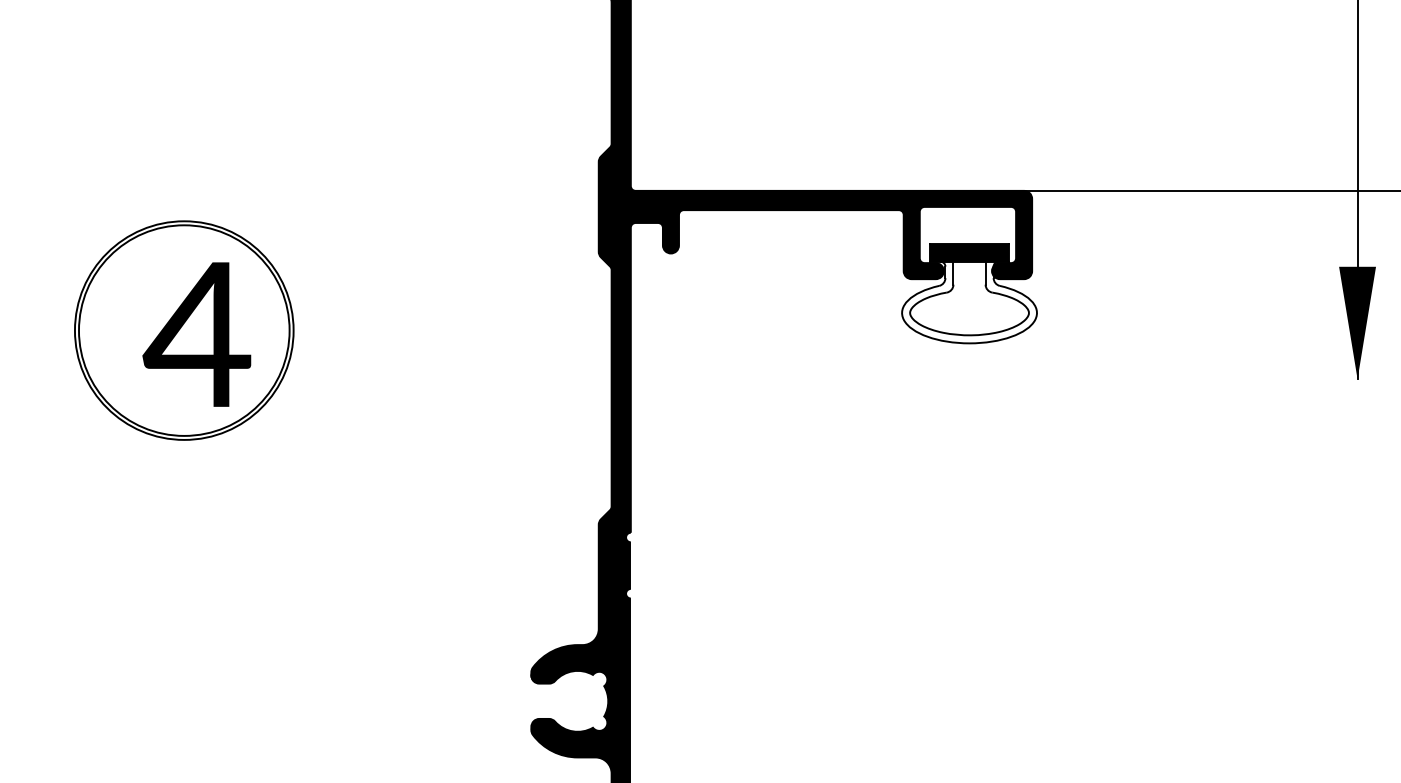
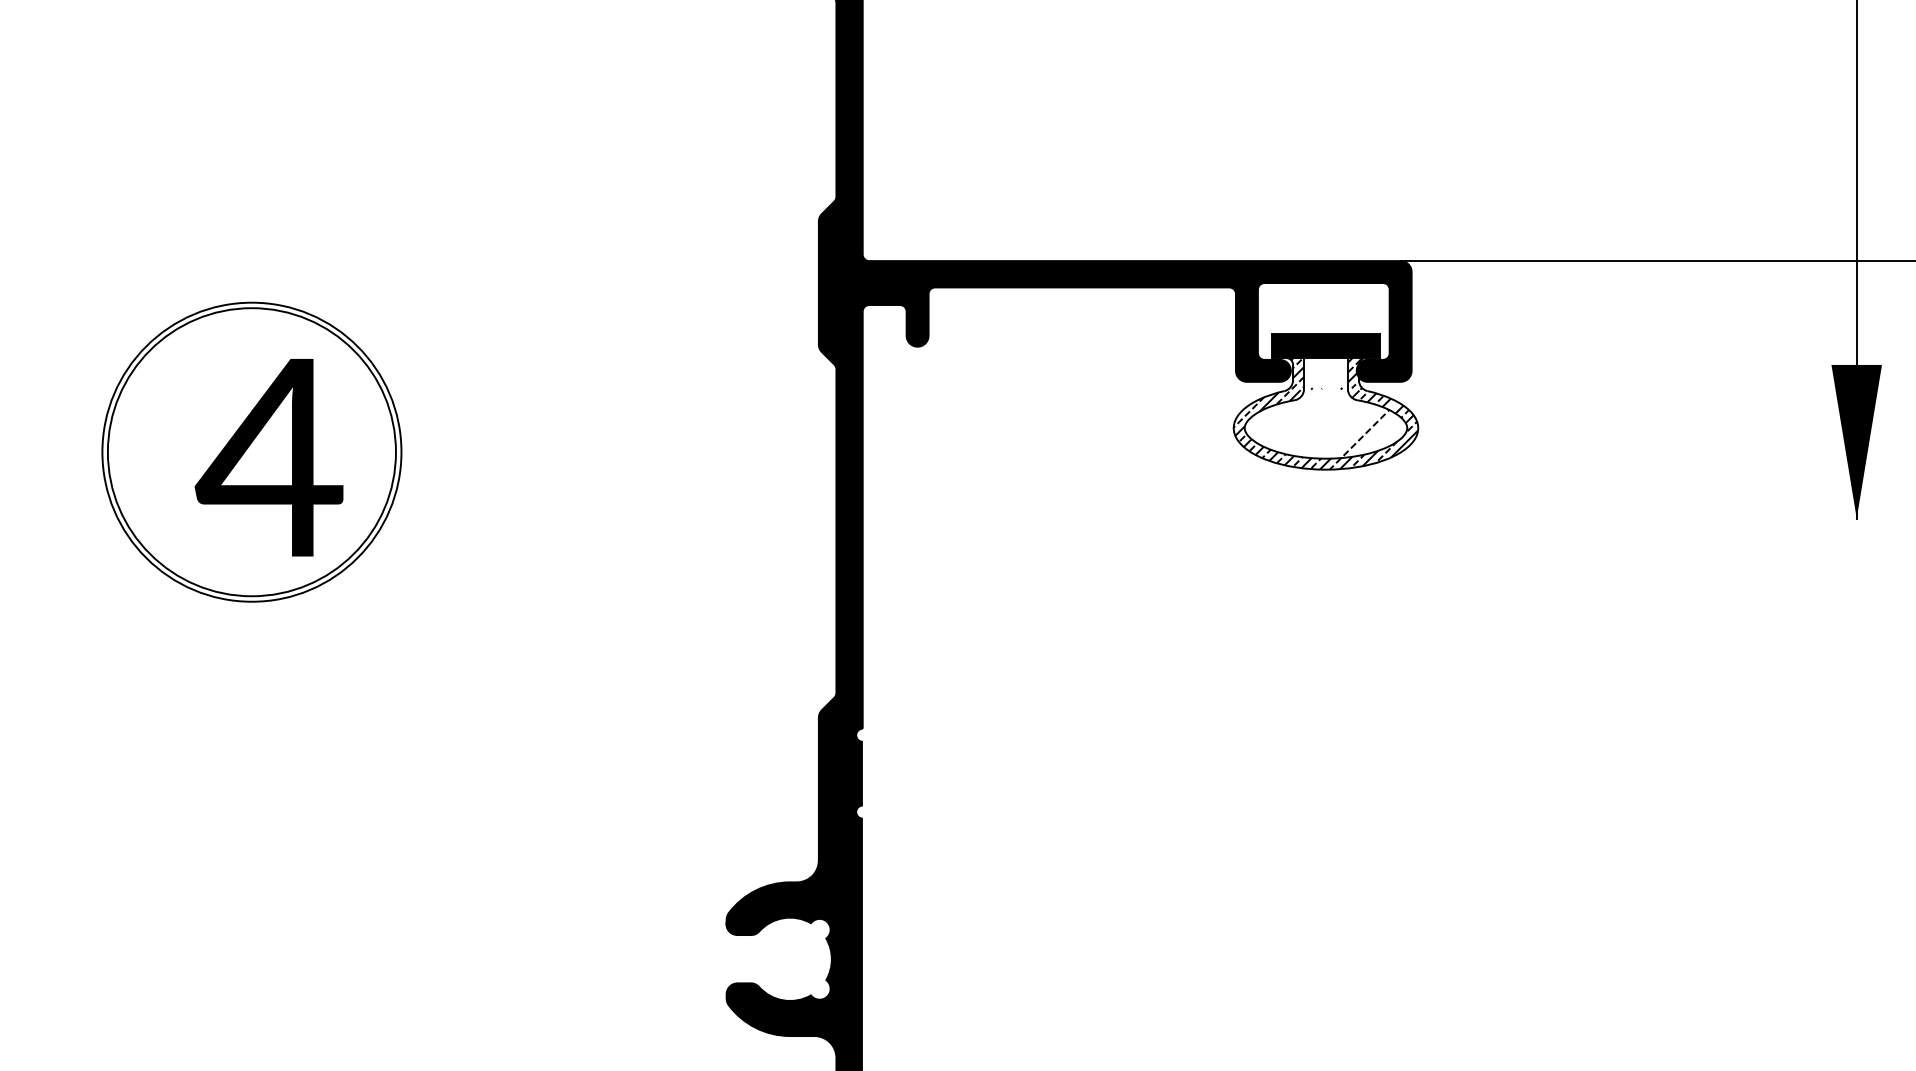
hatch: (969, 302) -> (1325, 413), added

